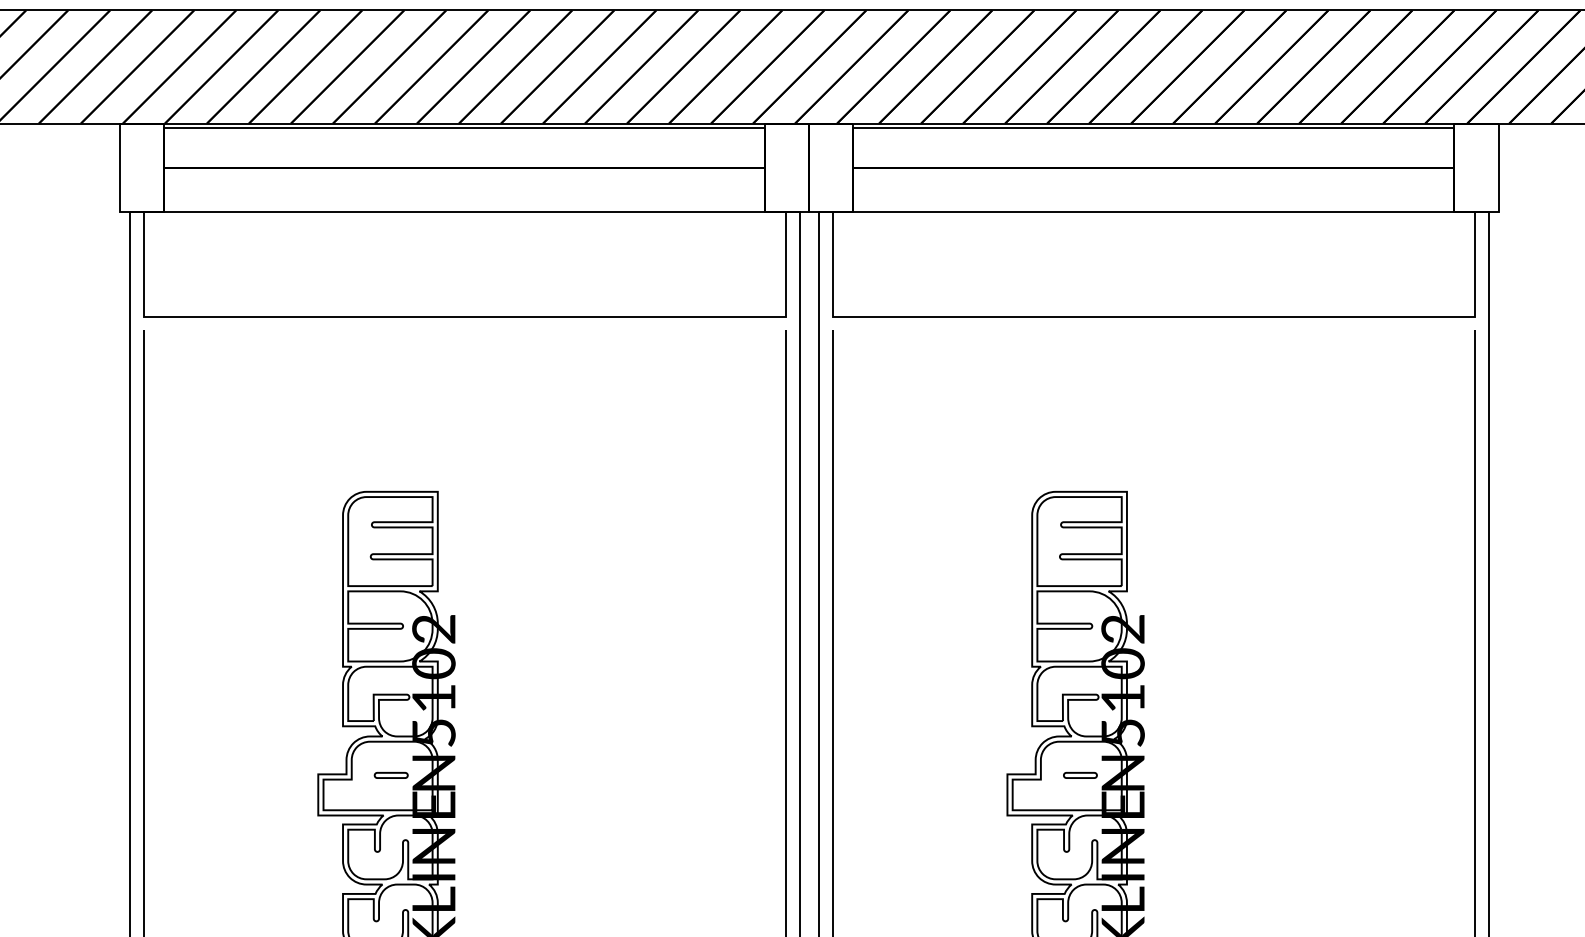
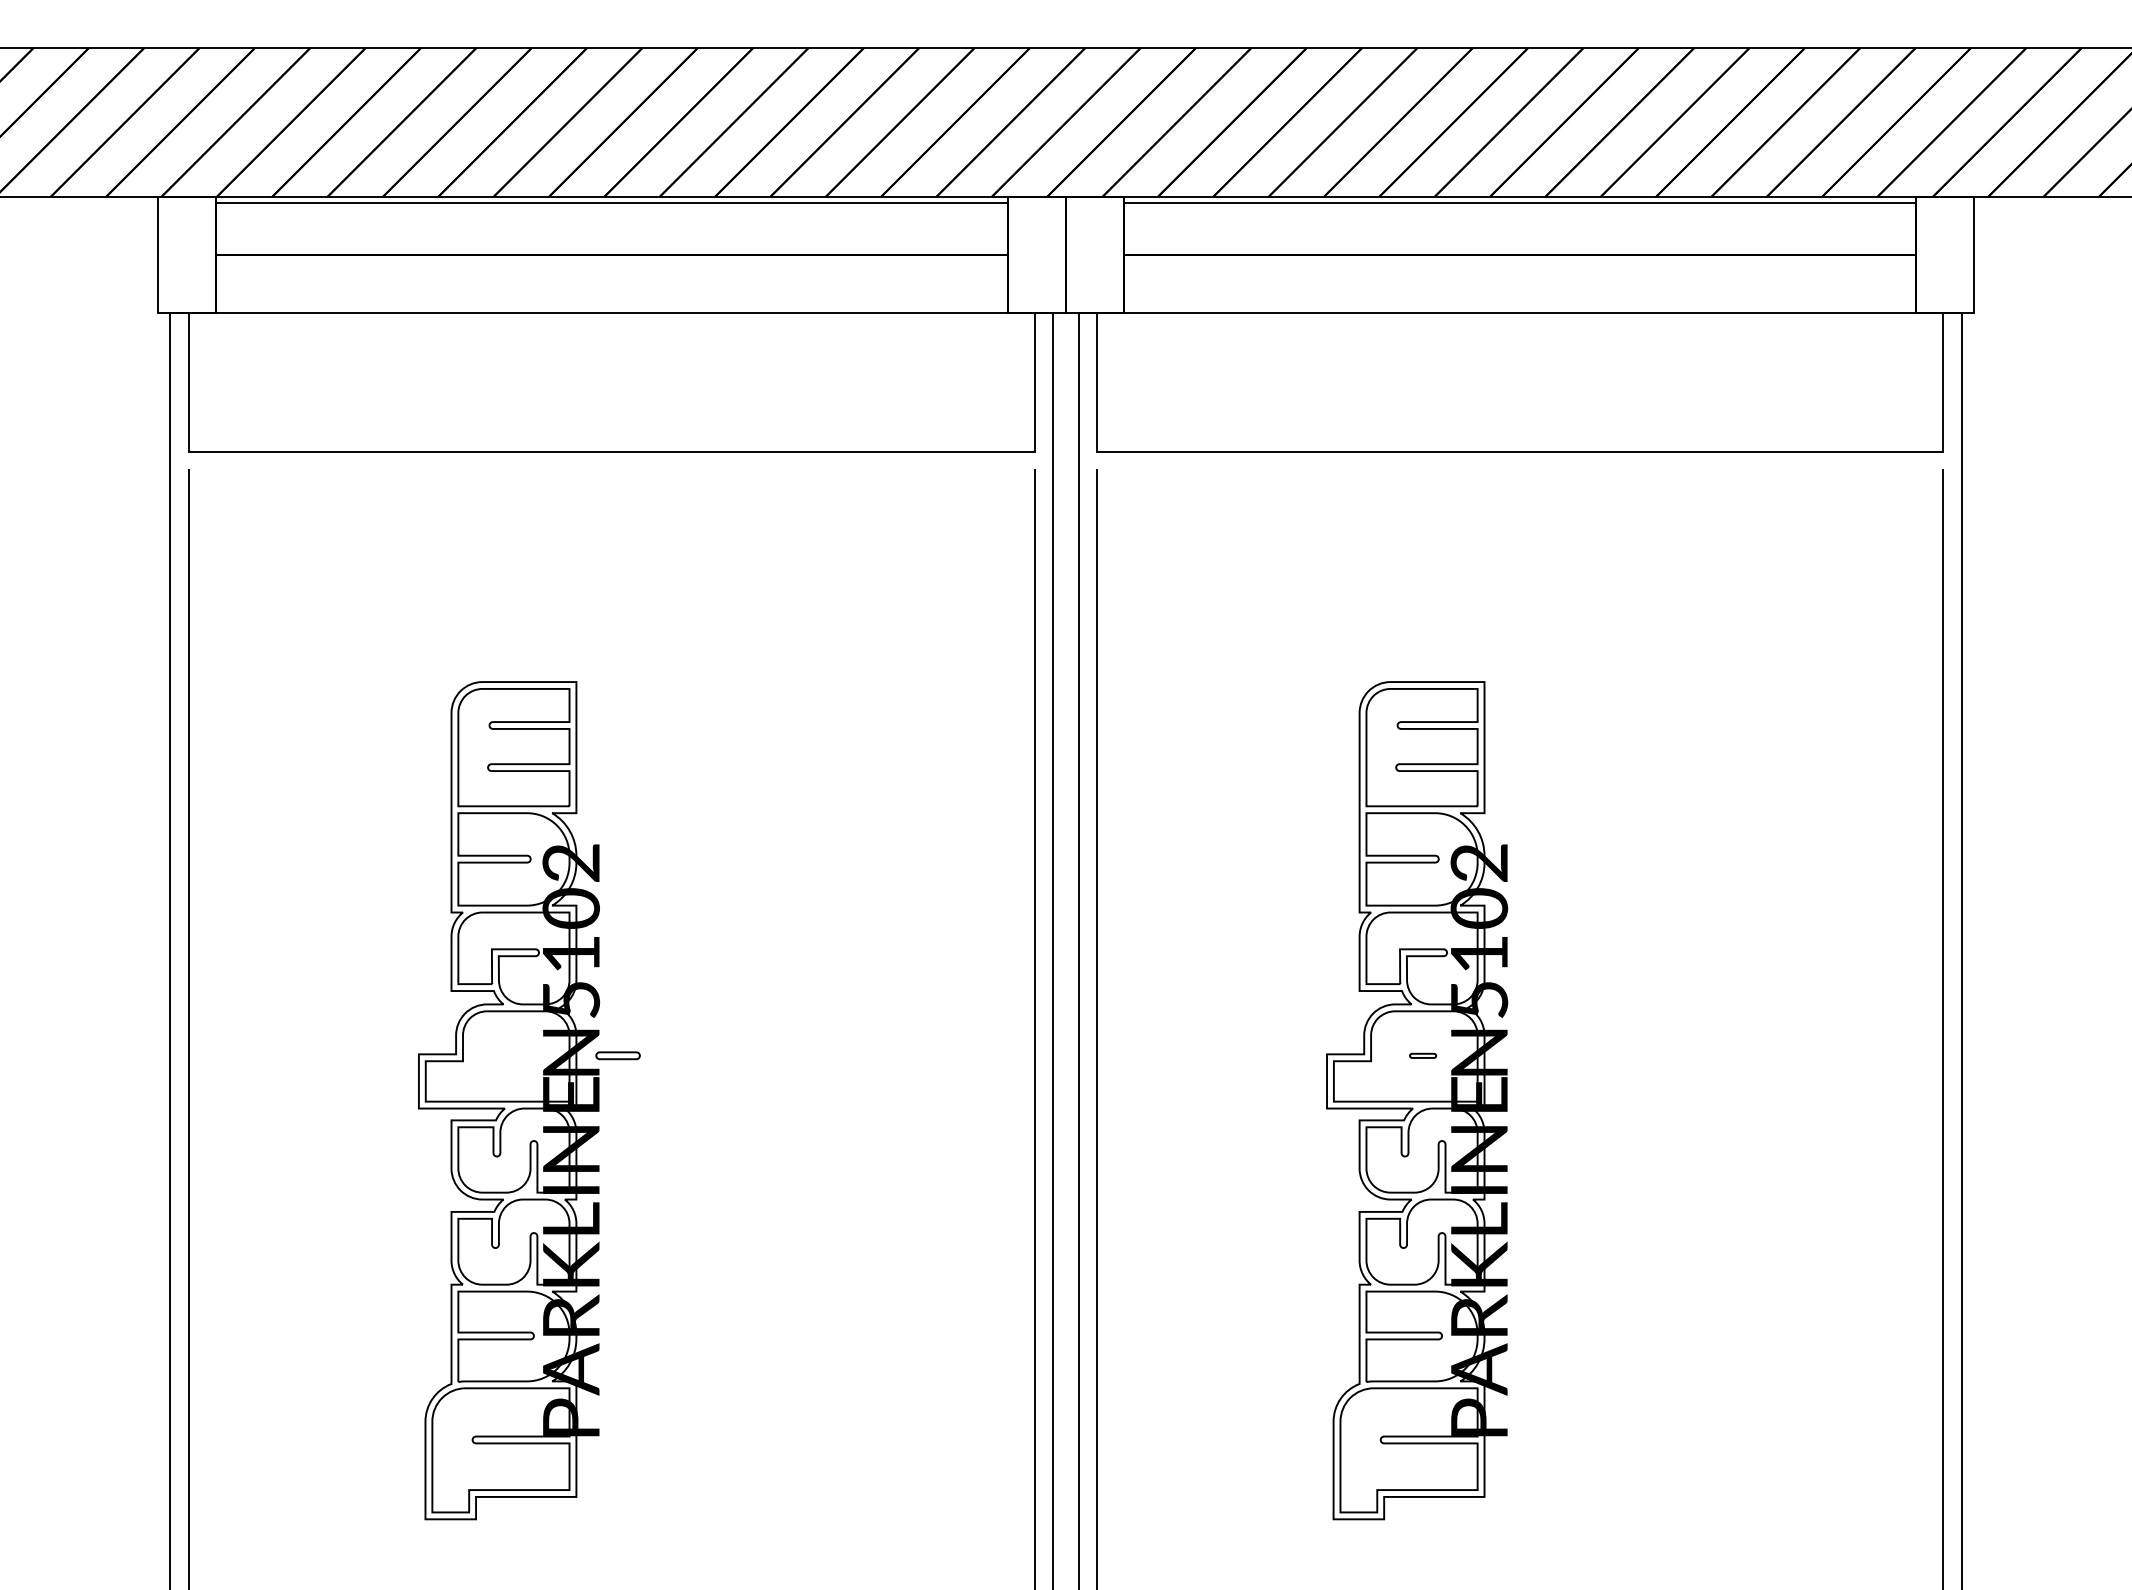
part: (390, 775) -> (617, 1055), moved
part: (1079, 775) -> (1422, 1055), size x0.6

